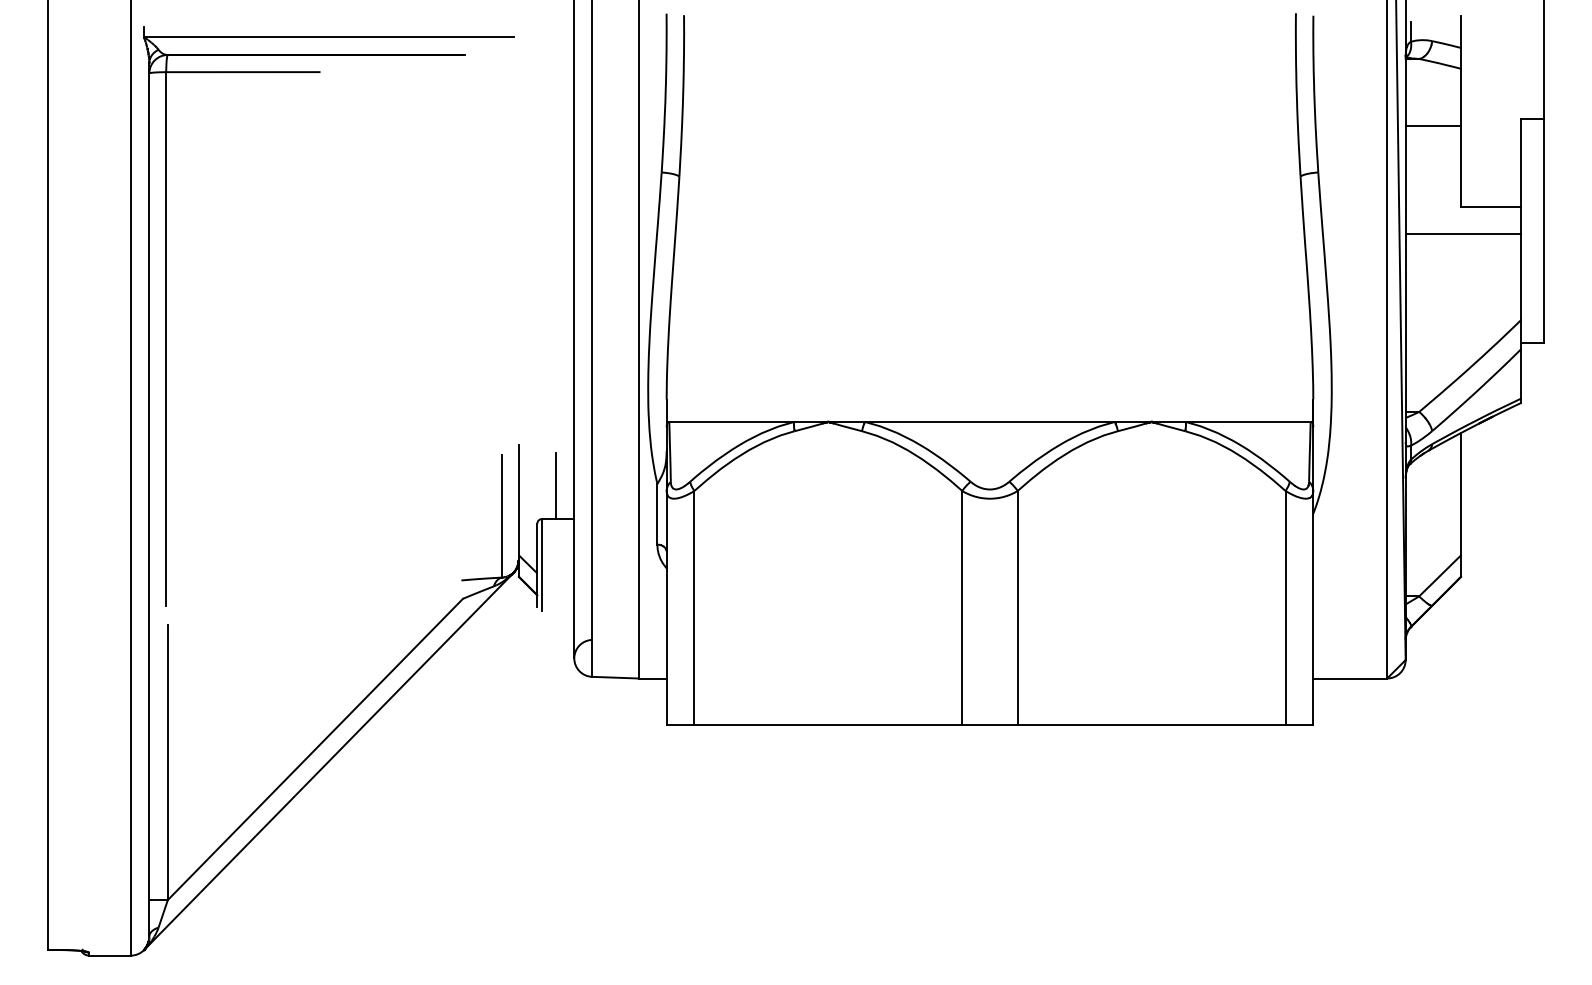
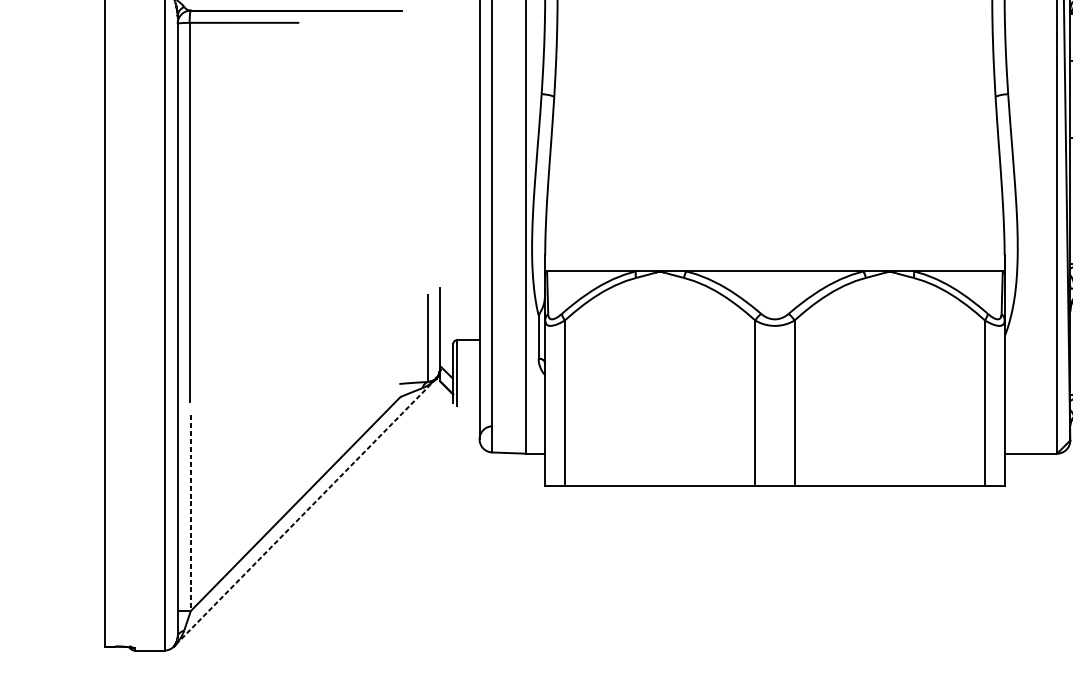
line: (555, 486) -> (466, 317), removed
line: (328, 761) -> (304, 512), solid -> dashed
line: (167, 762) -> (190, 513), solid -> dashed

